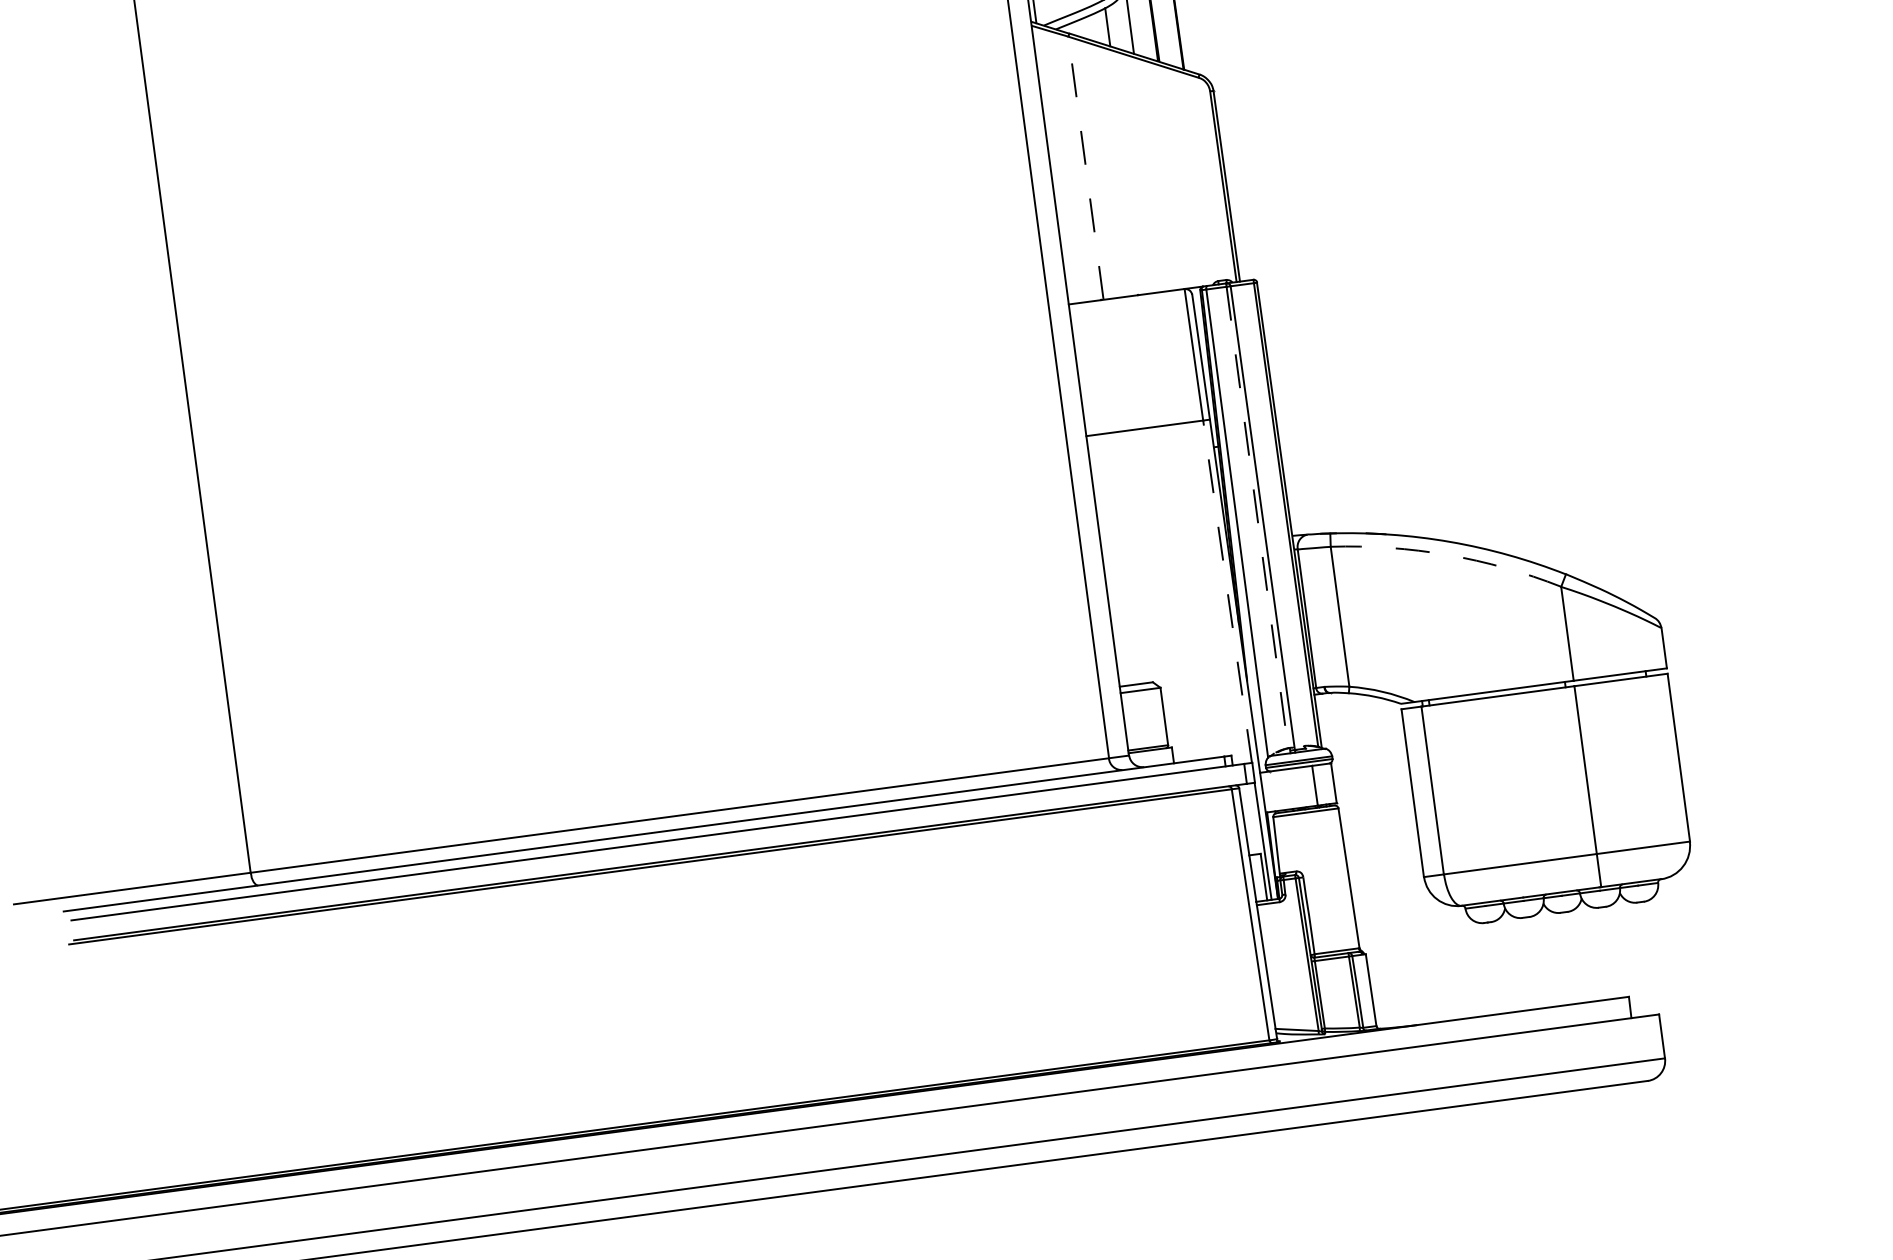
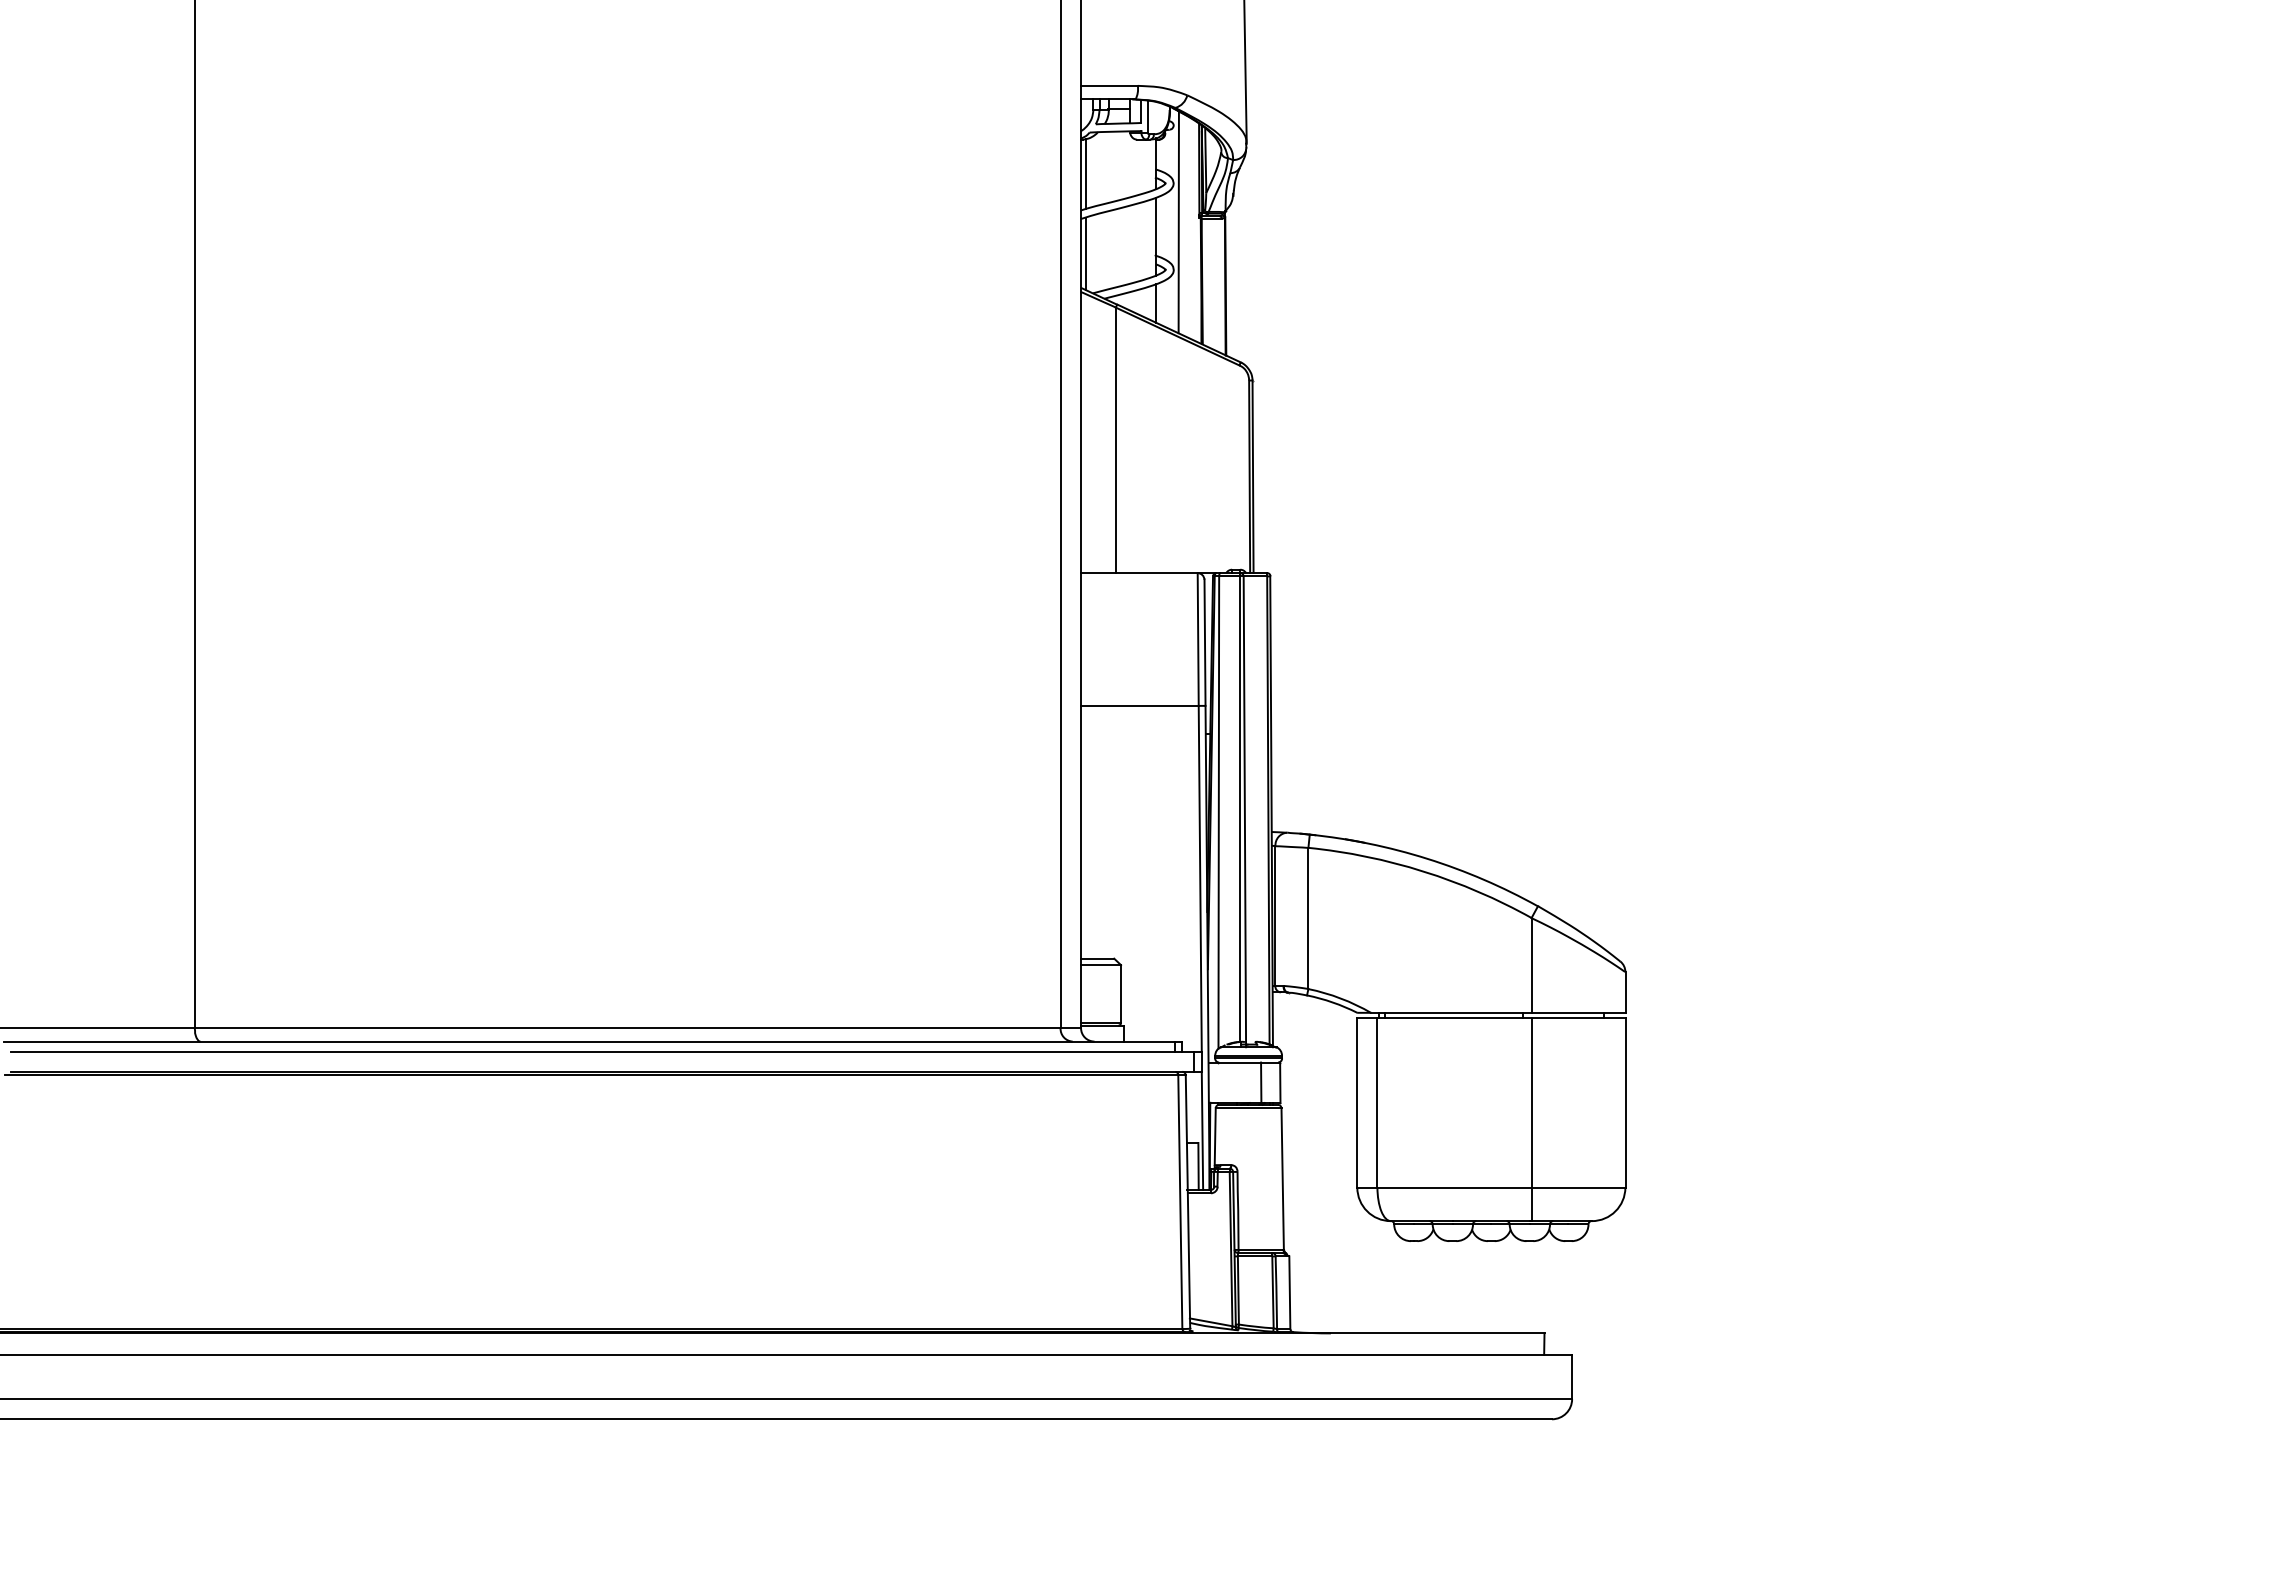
line: (1085, 168) -> (1115, 440), dashed -> solid
line: (1257, 517) -> (1239, 809), dashed -> solid
arc: (1447, 554) -> (1423, 871), dashed -> solid
line: (1227, 591) -> (1200, 878), dashed -> solid

